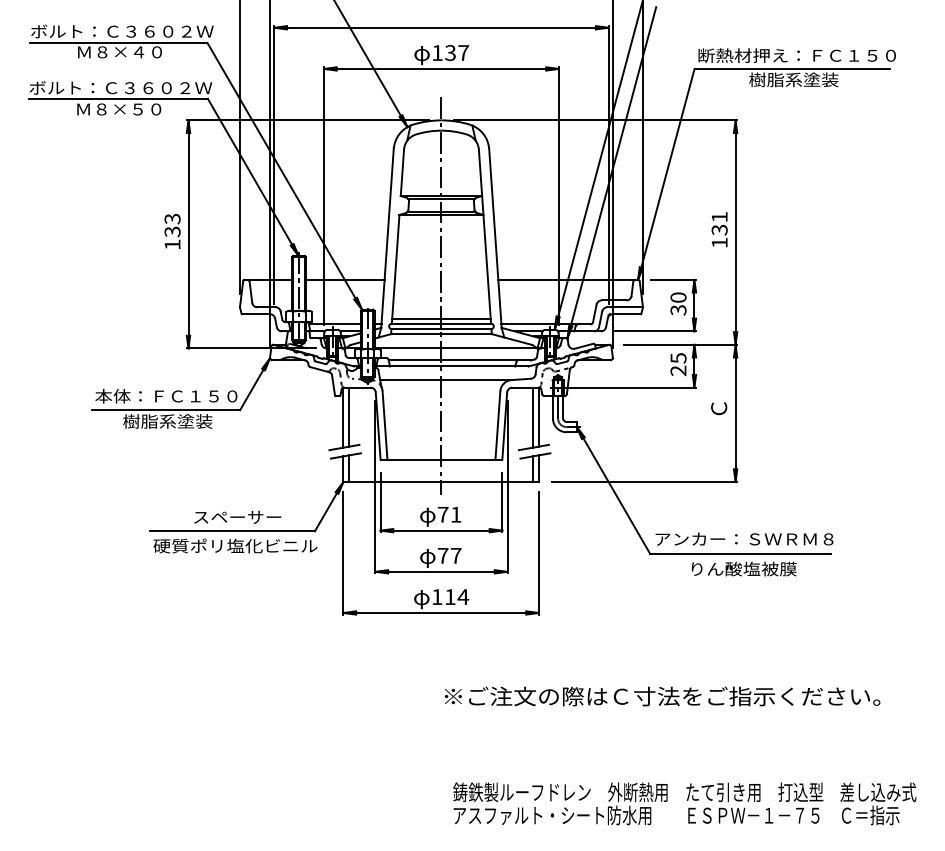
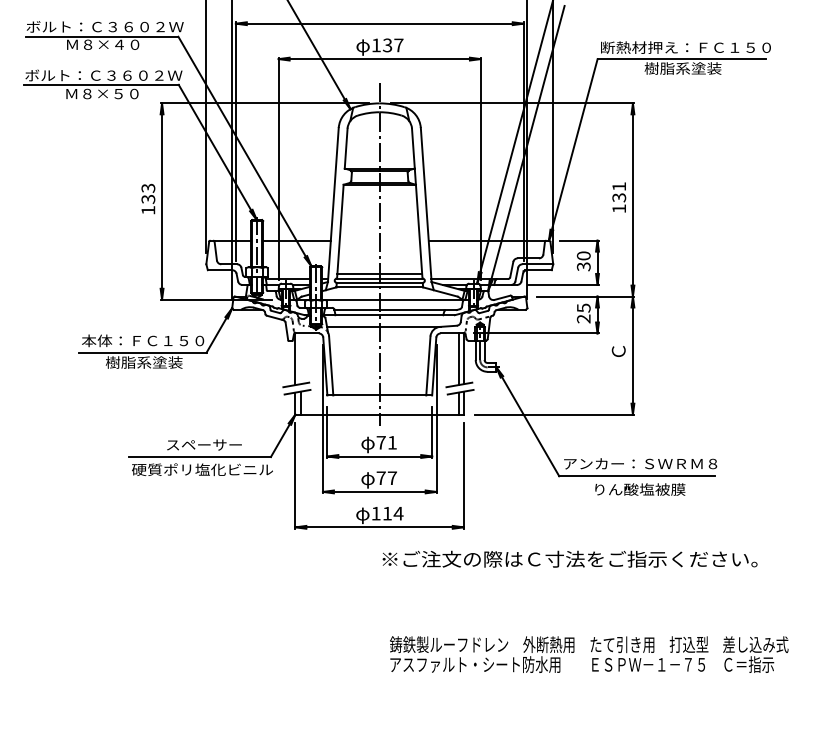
line: (349, 416) -> (300, 358), removed
text: (661, 695) -> (569, 558), moved
text: (685, 803) -> (589, 654), moved

